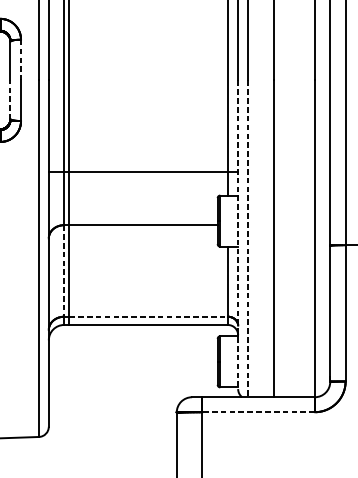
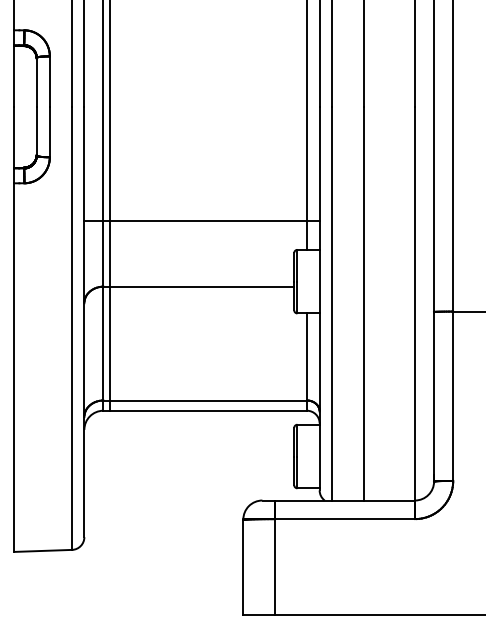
line: (20, 60) -> (49, 82), dashed -> solid
line: (10, 99) -> (36, 130), dashed -> solid
line: (238, 234) -> (319, 298), dashed -> solid
line: (247, 238) -> (331, 303), dashed -> solid
line: (64, 270) -> (103, 343), dashed -> solid
line: (148, 316) -> (208, 400), dashed -> solid
line: (258, 412) -> (345, 519), dashed -> solid

